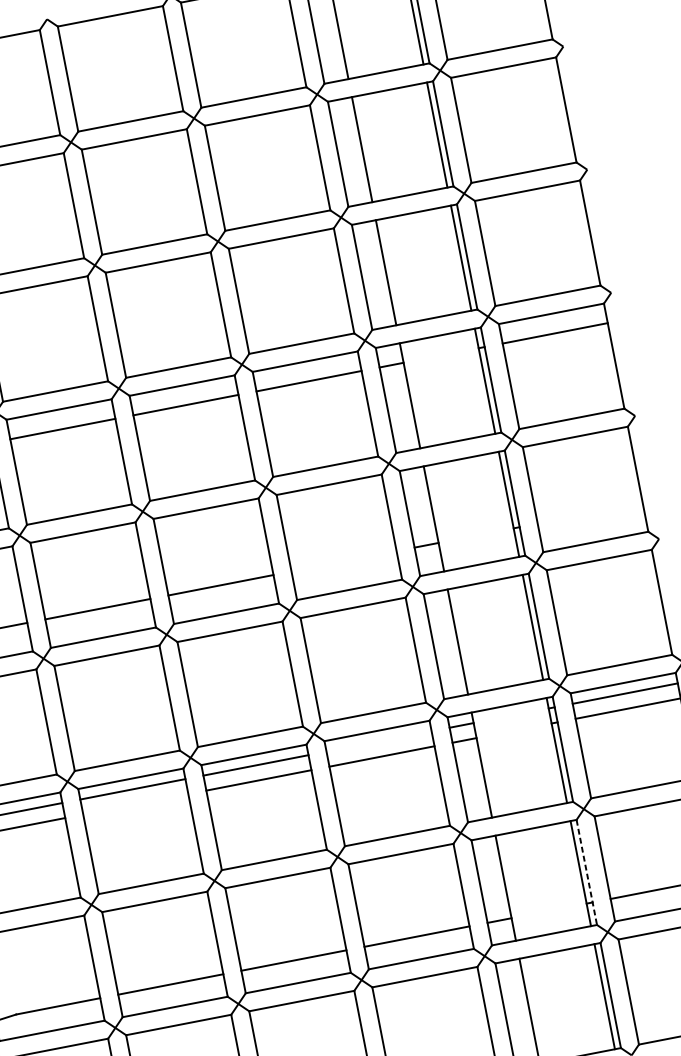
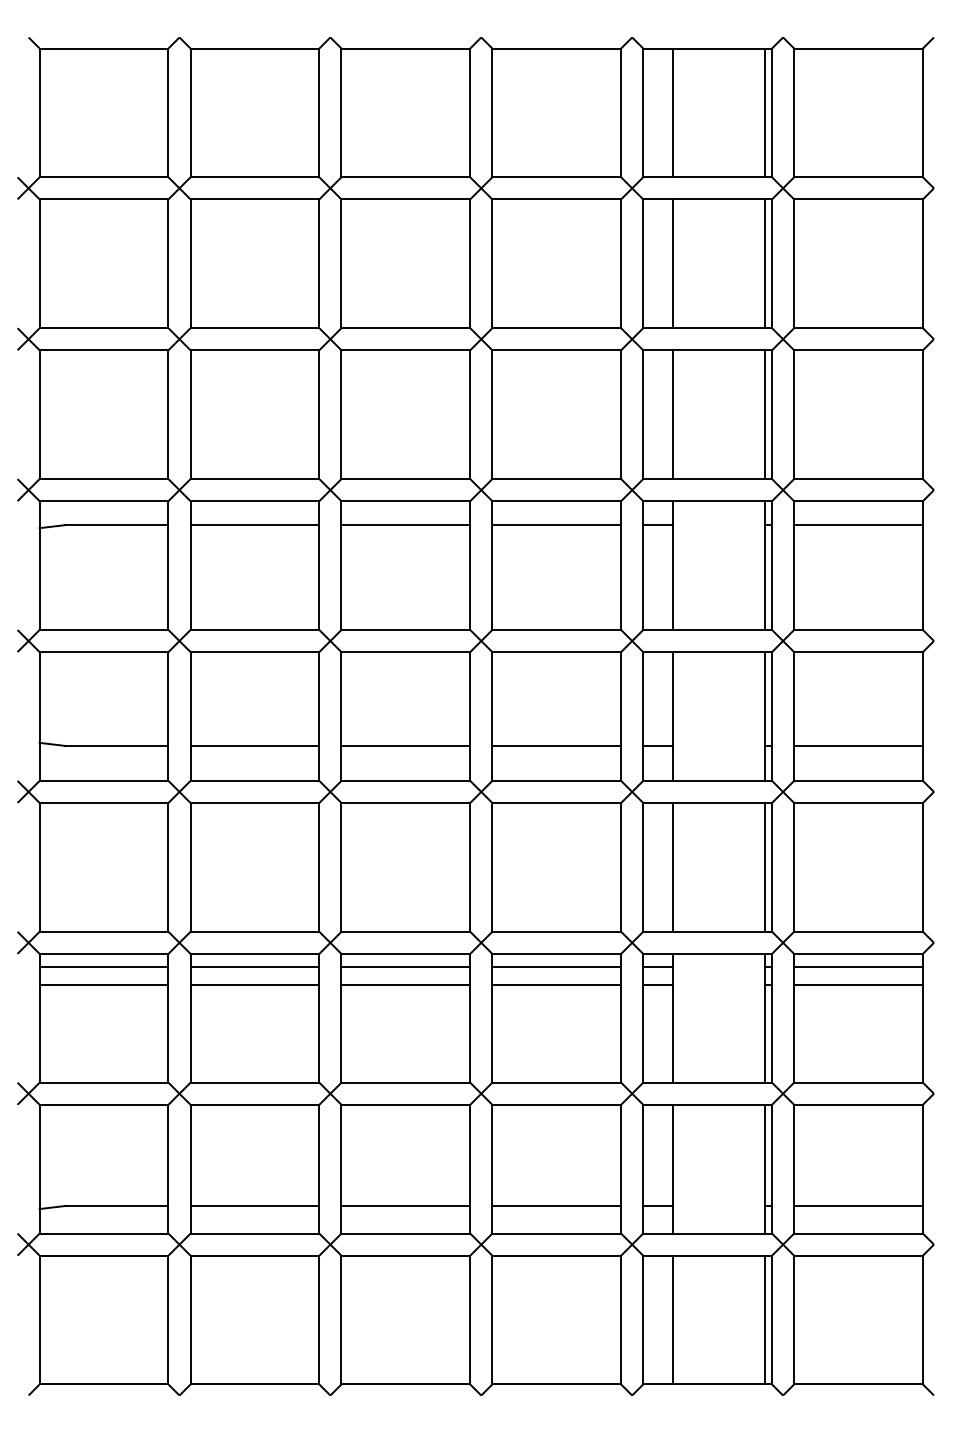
line: (590, 513) -> (858, 745), added
line: (343, 561) -> (556, 745), added
line: (378, 741) -> (556, 966), added
line: (135, 804) -> (254, 985), added
line: (587, 872) -> (772, 1169), dashed -> solid

